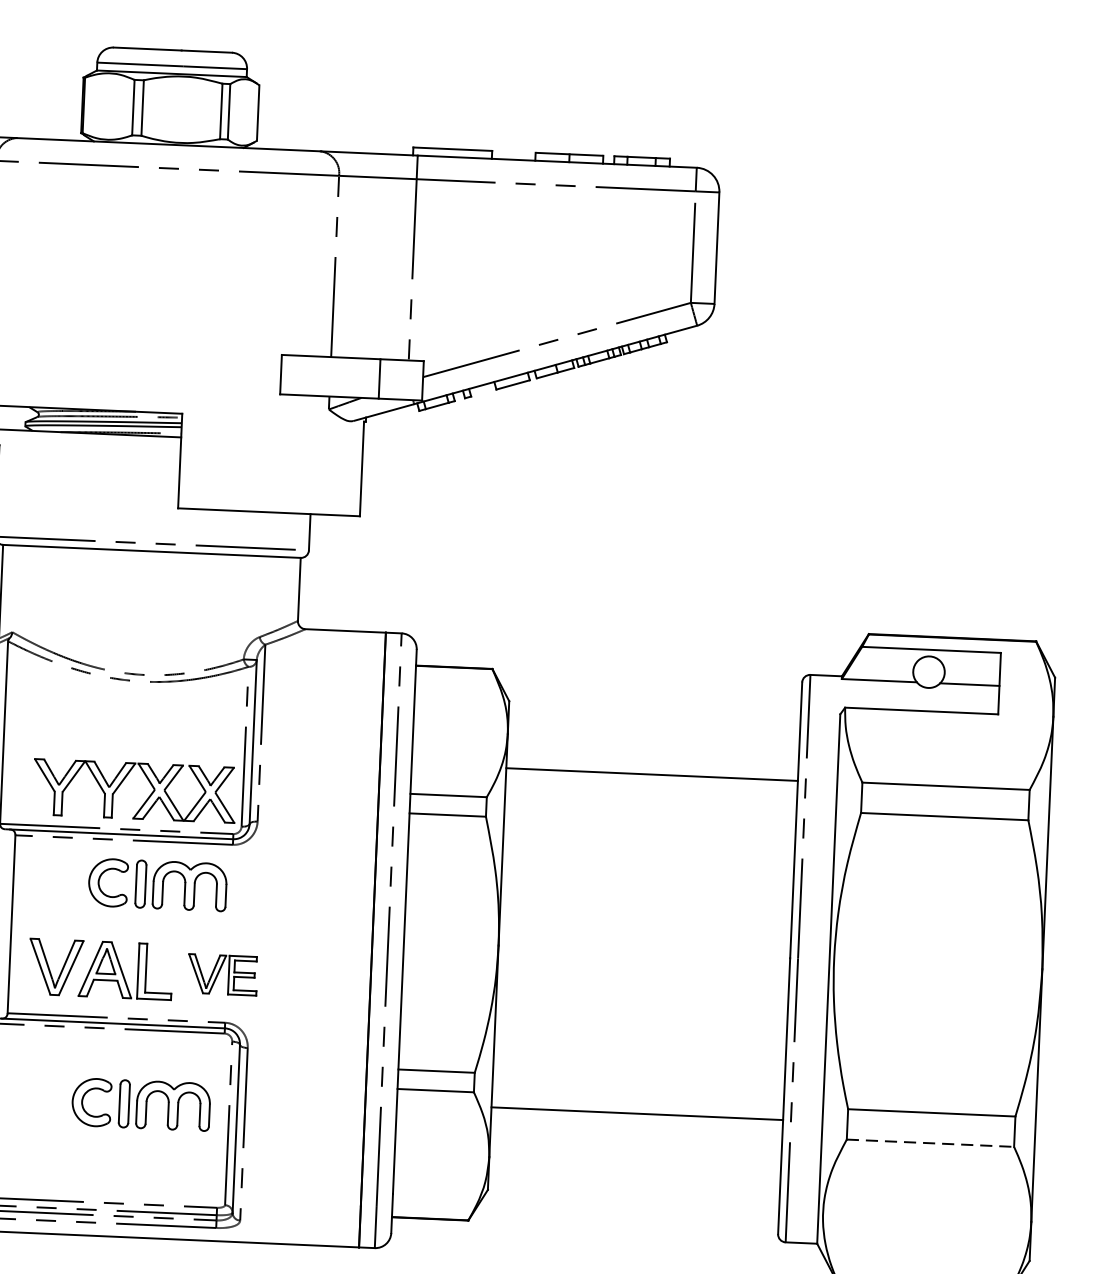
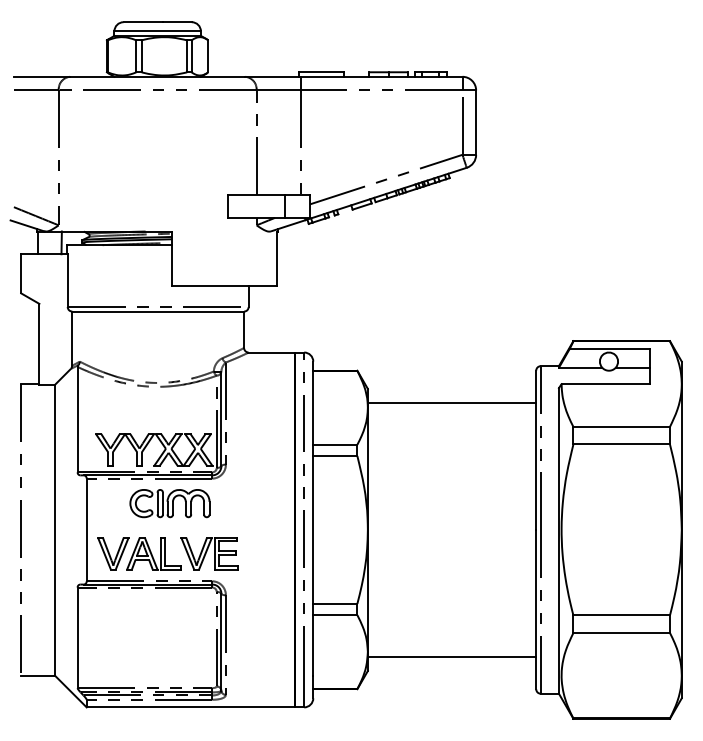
line: (651, 774) -> (451, 402), moved
part: (222, 974) -> (209, 553), size x1.43
part: (140, 1104) -> (165, 630), removed
line: (636, 1113) -> (451, 657), moved
line: (931, 1142) -> (622, 632), dashed -> solid

